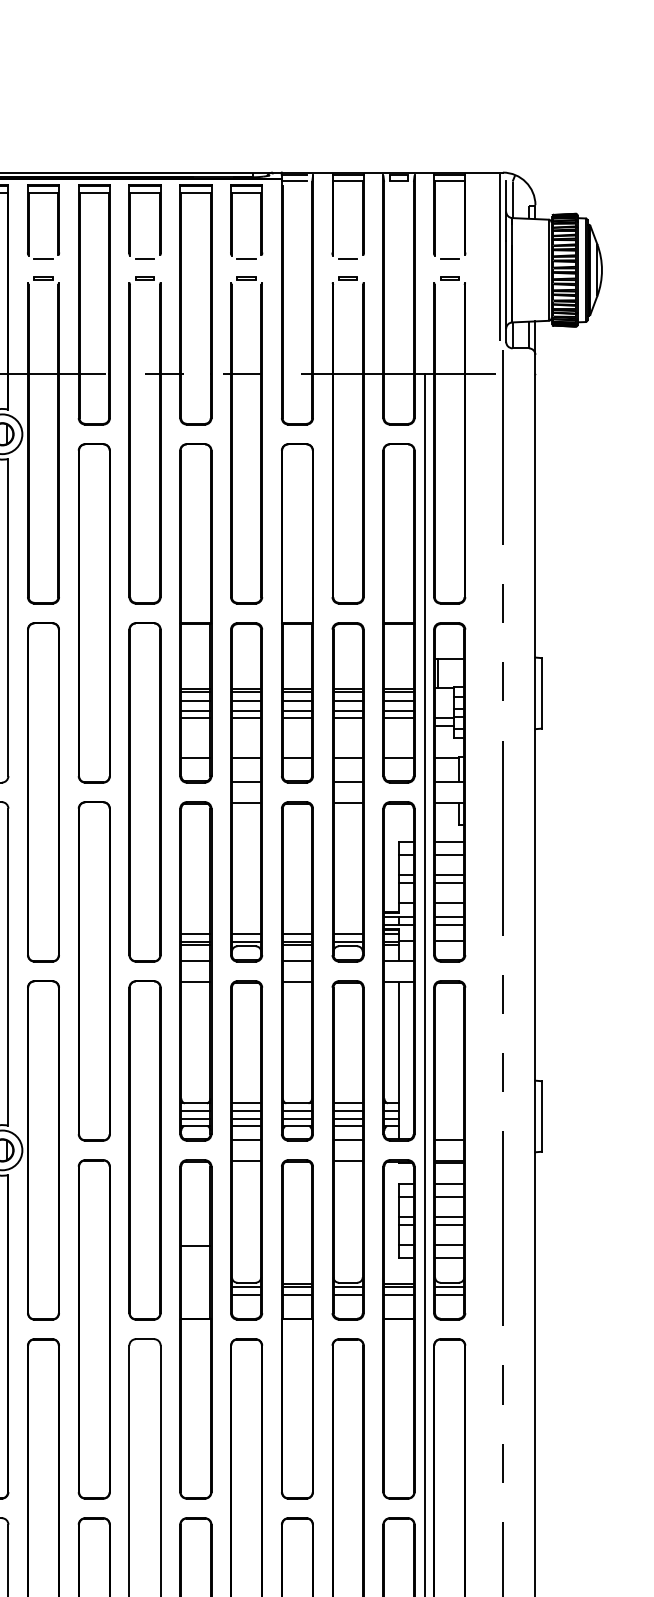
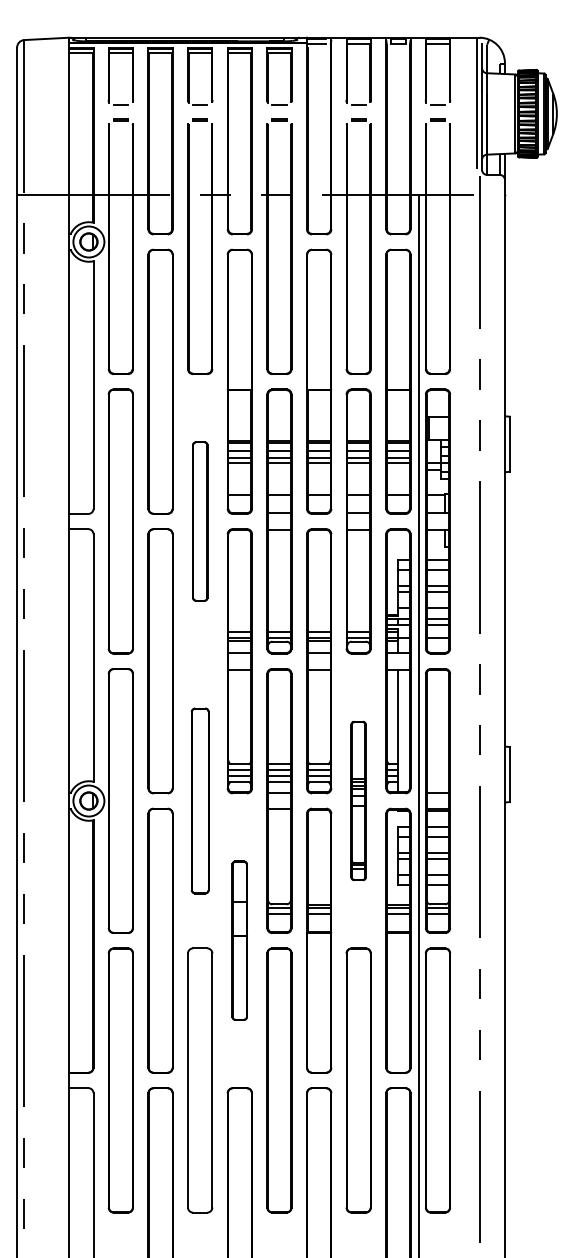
part: (145, 792) -> (200, 521), size x0.6
part: (145, 1149) -> (200, 800), size x0.7
part: (347, 1149) -> (358, 800), size x0.6
part: (195, 1329) -> (239, 940), size x0.6

